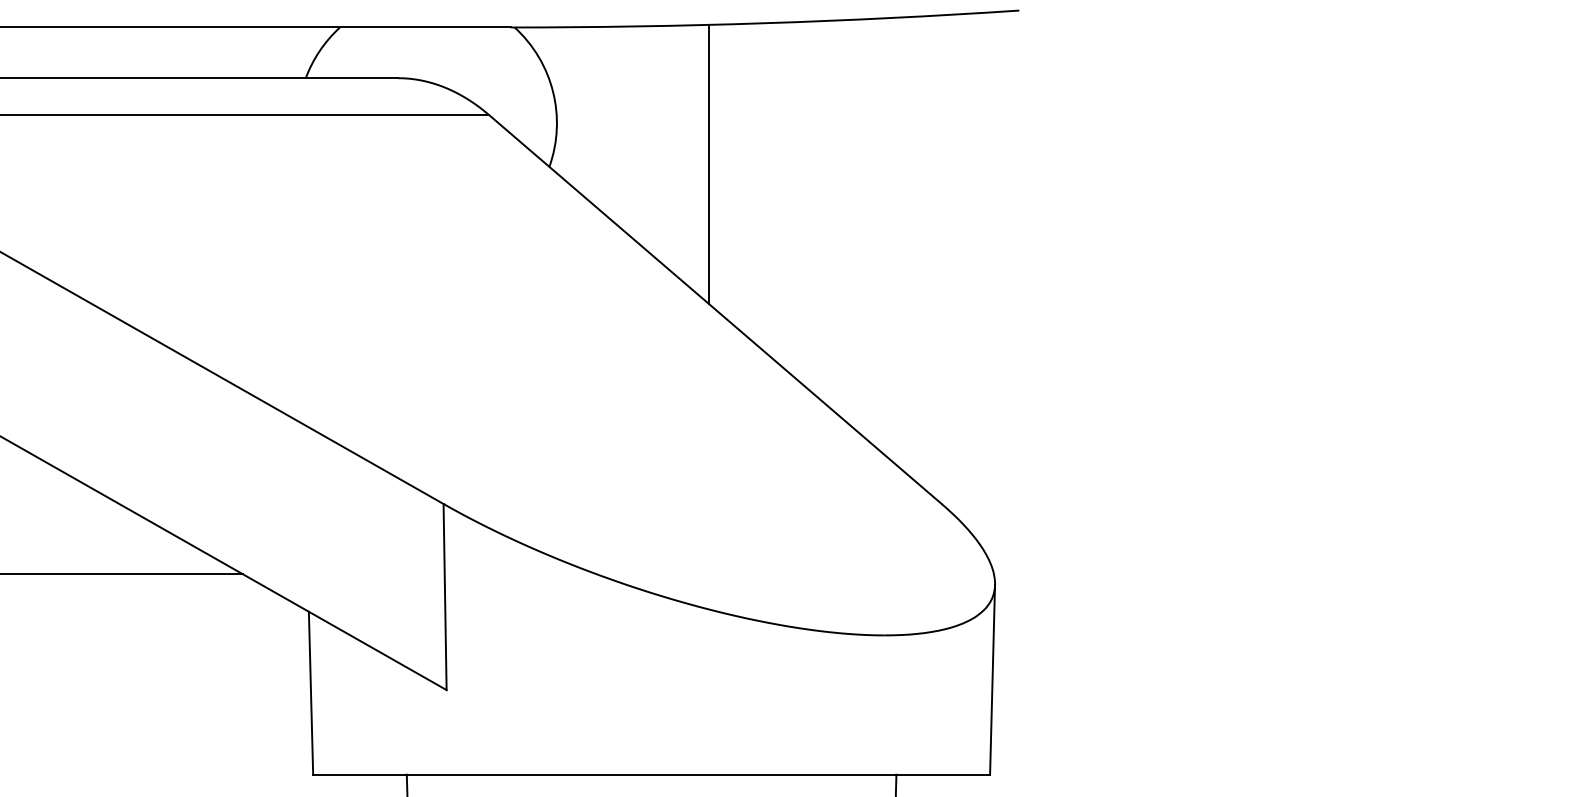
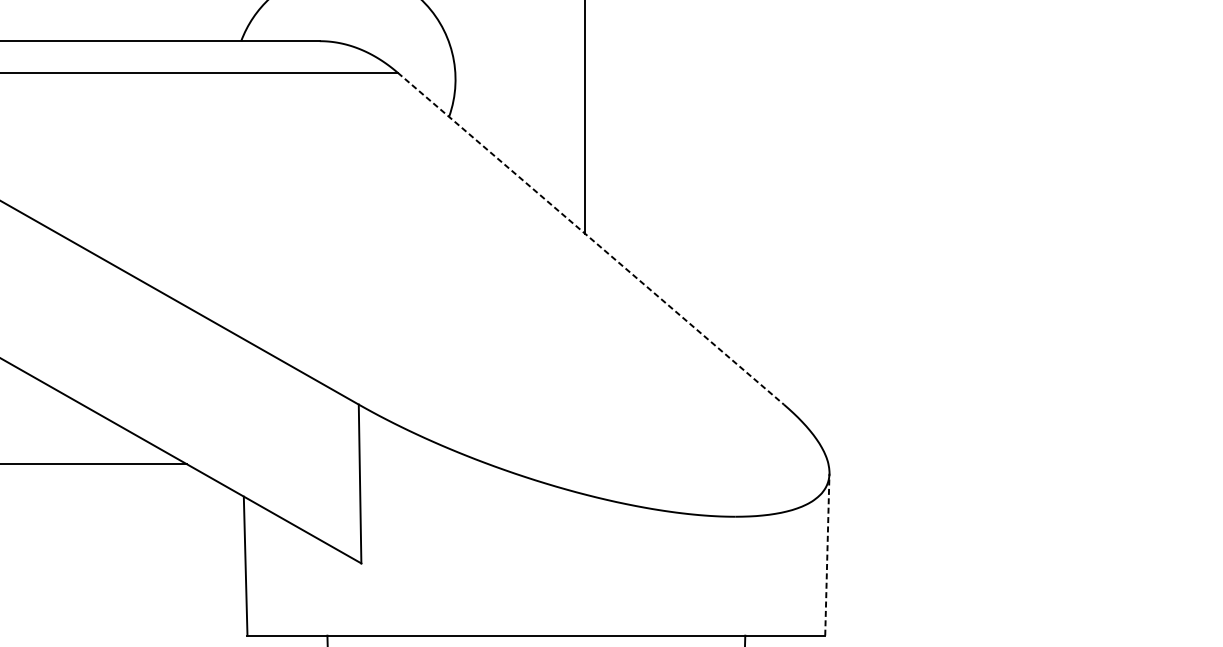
line: (715, 309) -> (590, 238), solid -> dashed
line: (992, 679) -> (827, 554), solid -> dashed

